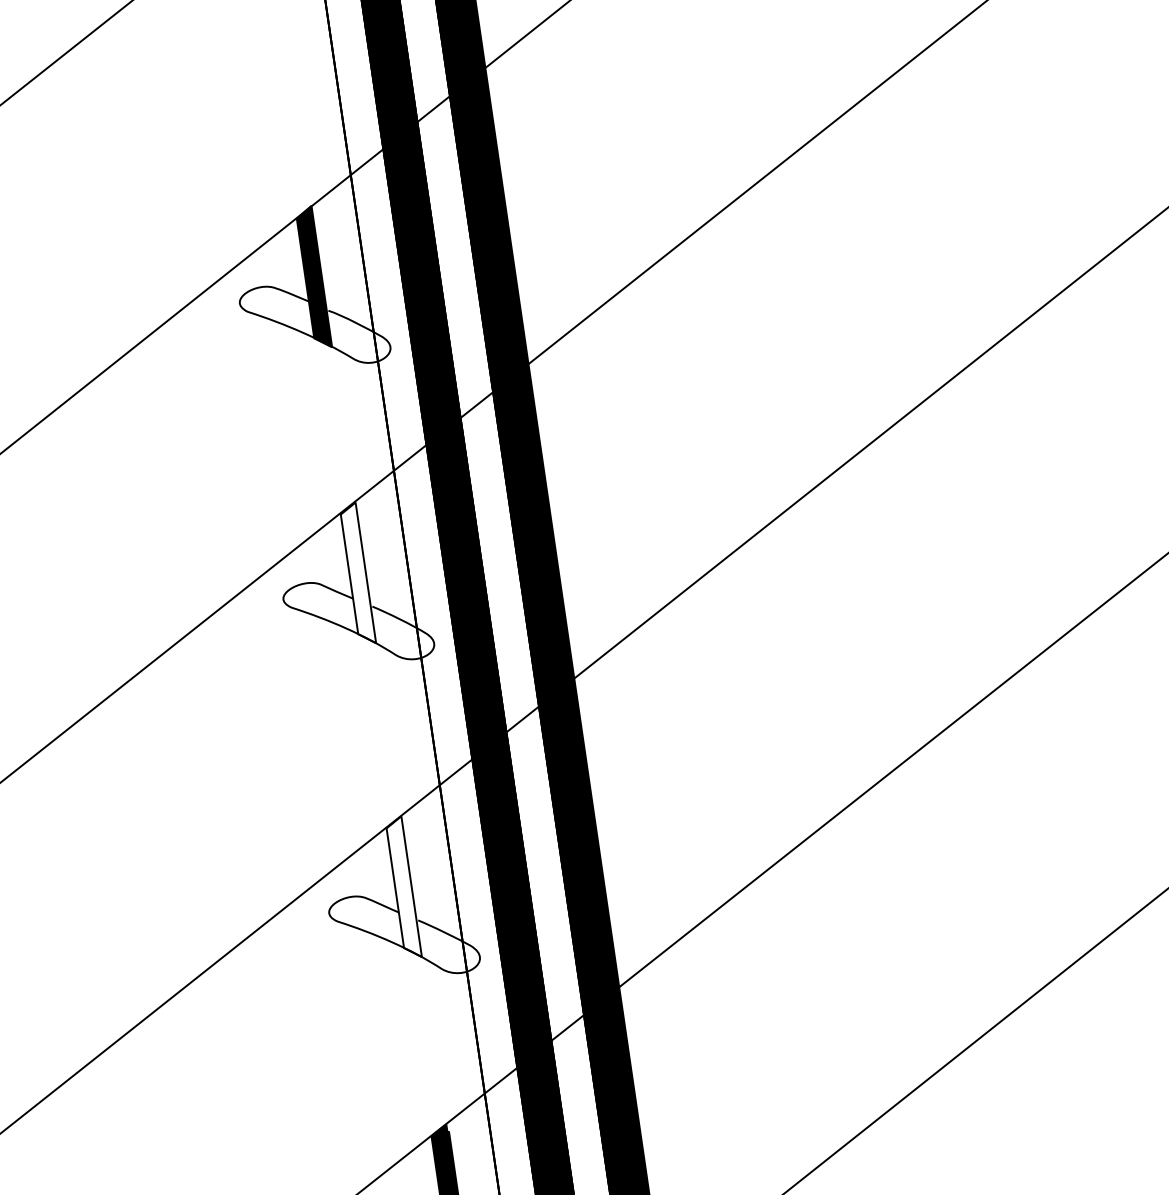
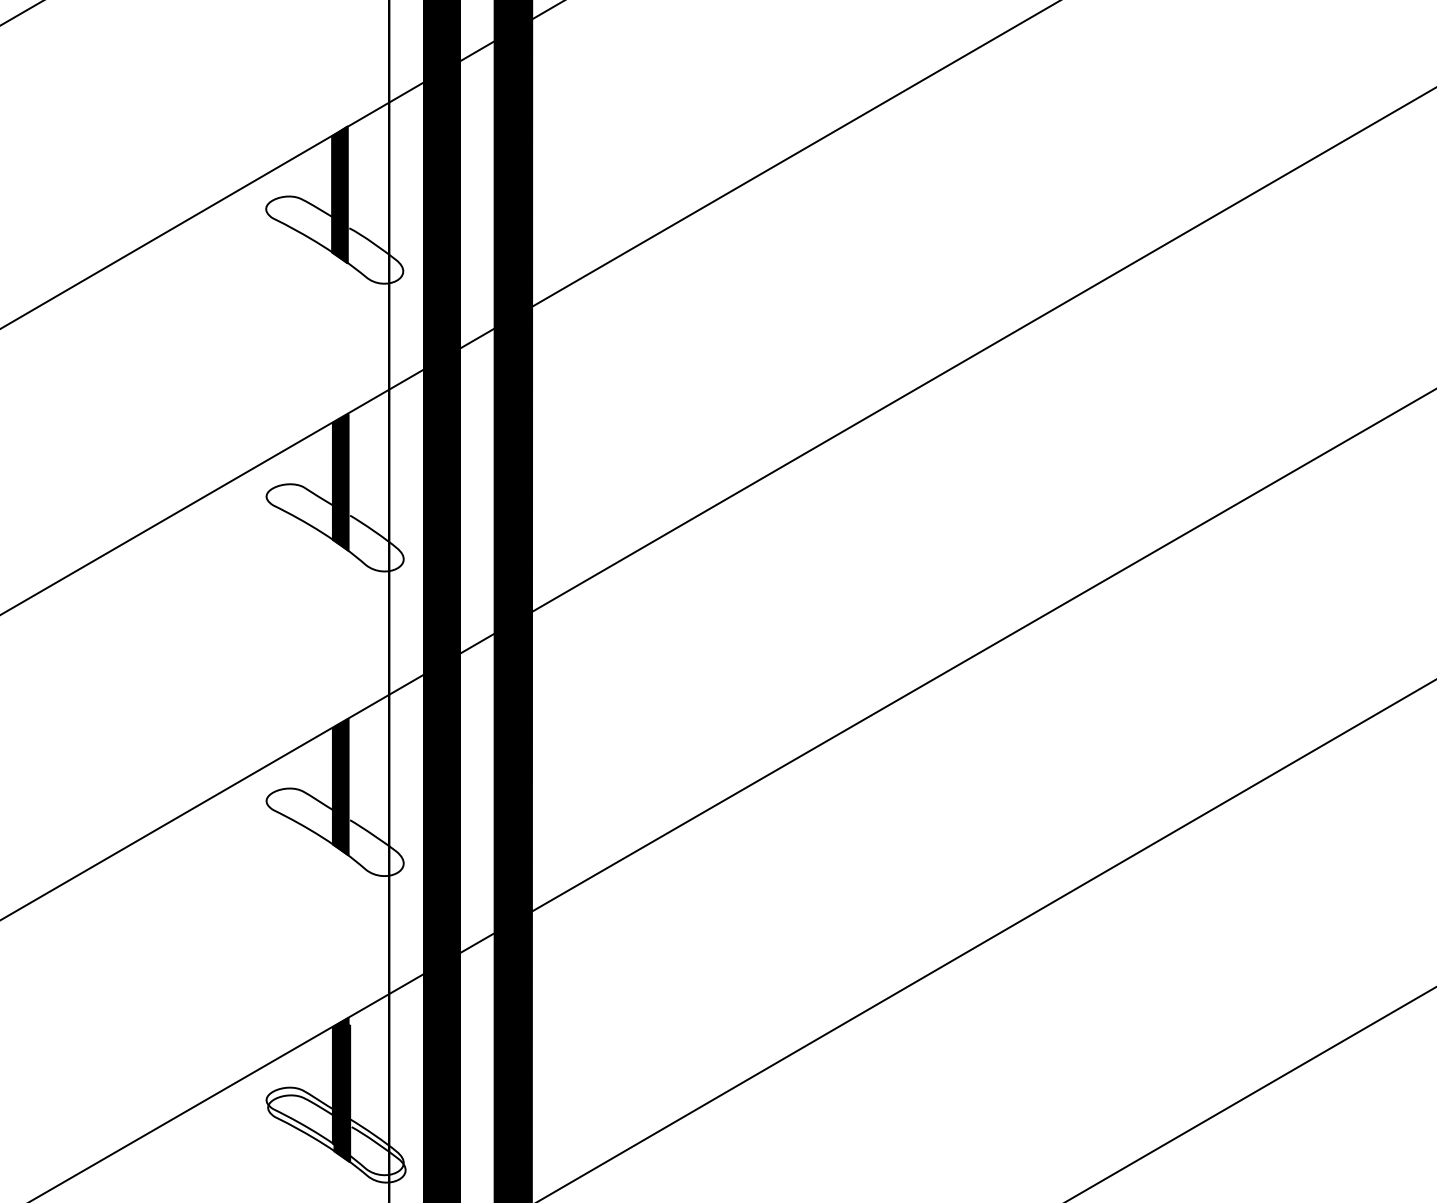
fill: (357, 573) -> (340, 482), added
fill: (403, 887) -> (340, 786), added

